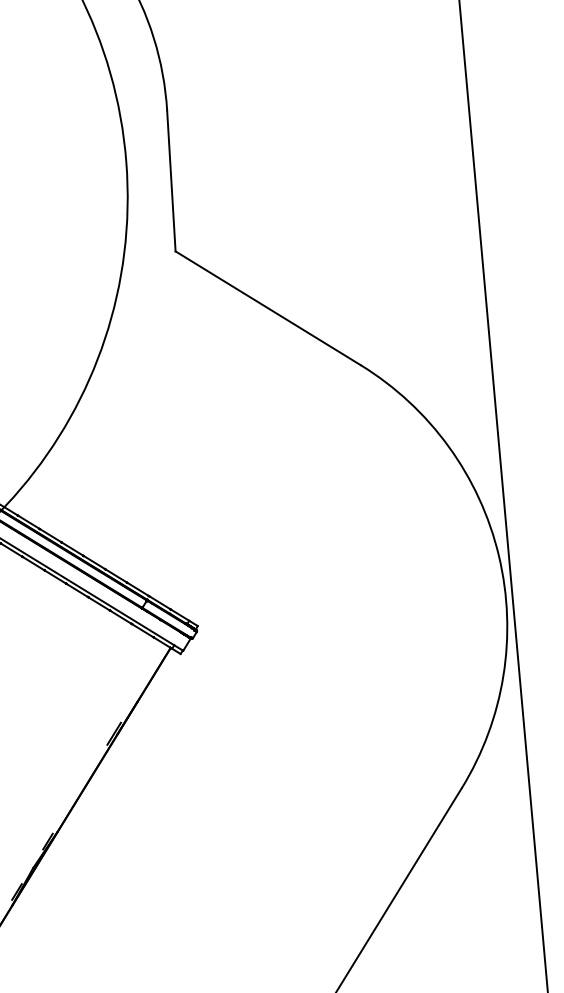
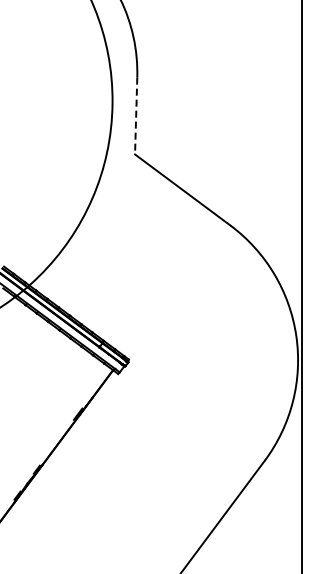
line: (172, 181) -> (136, 116), solid -> dashed

